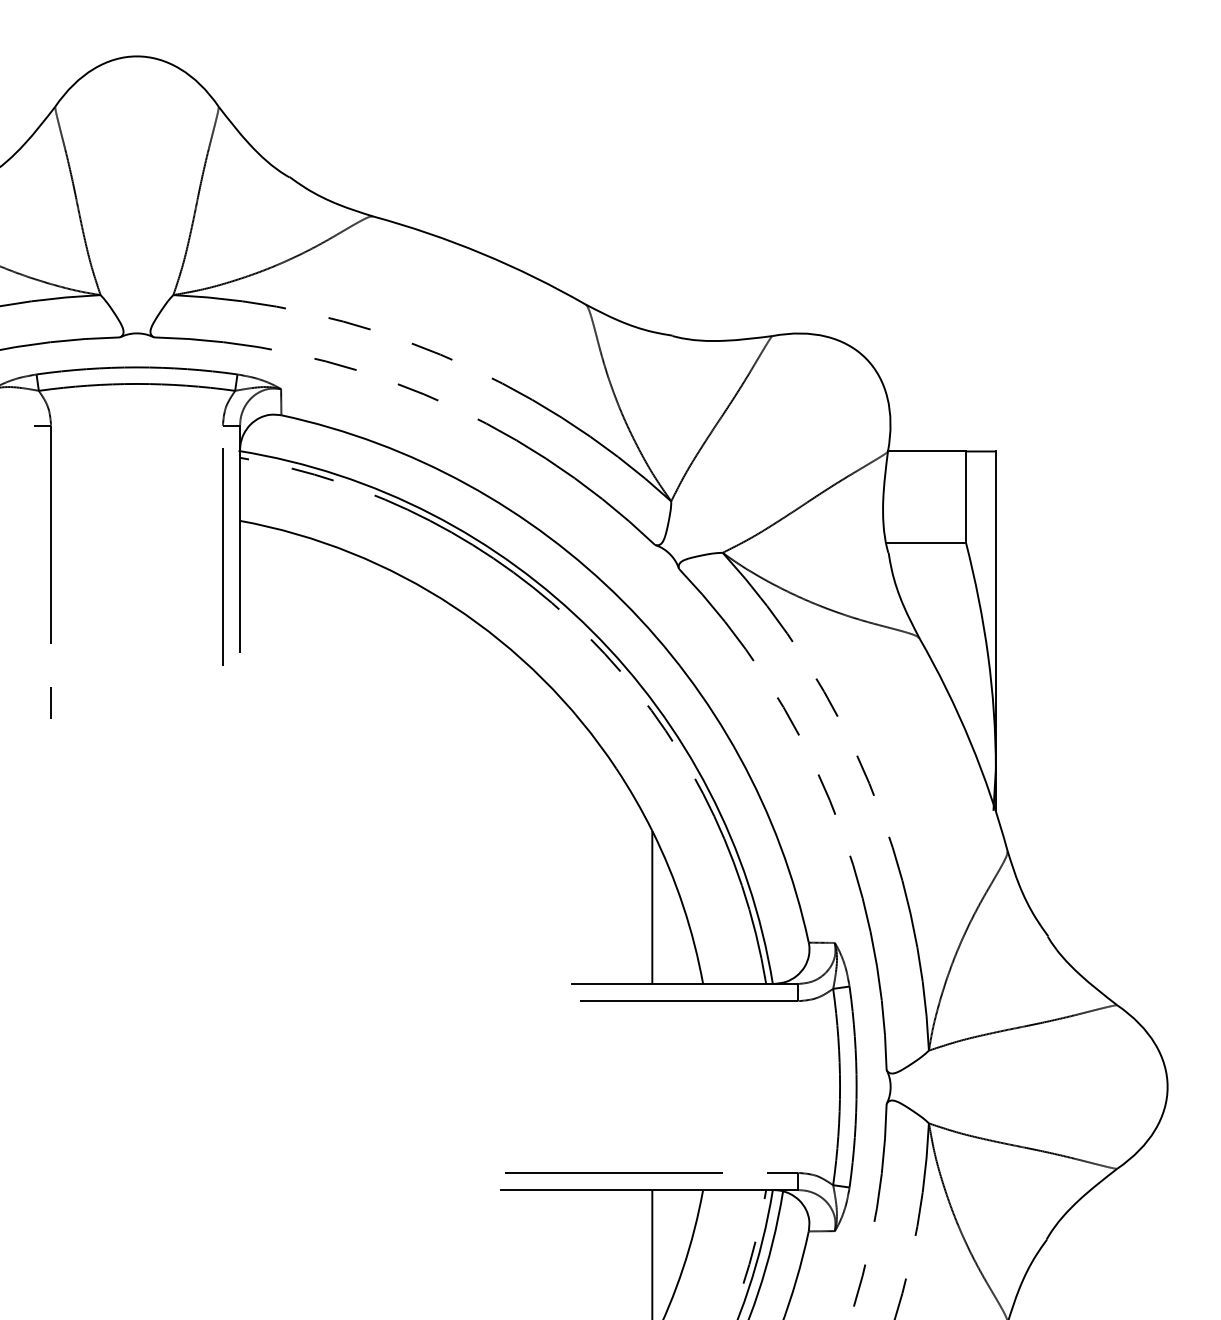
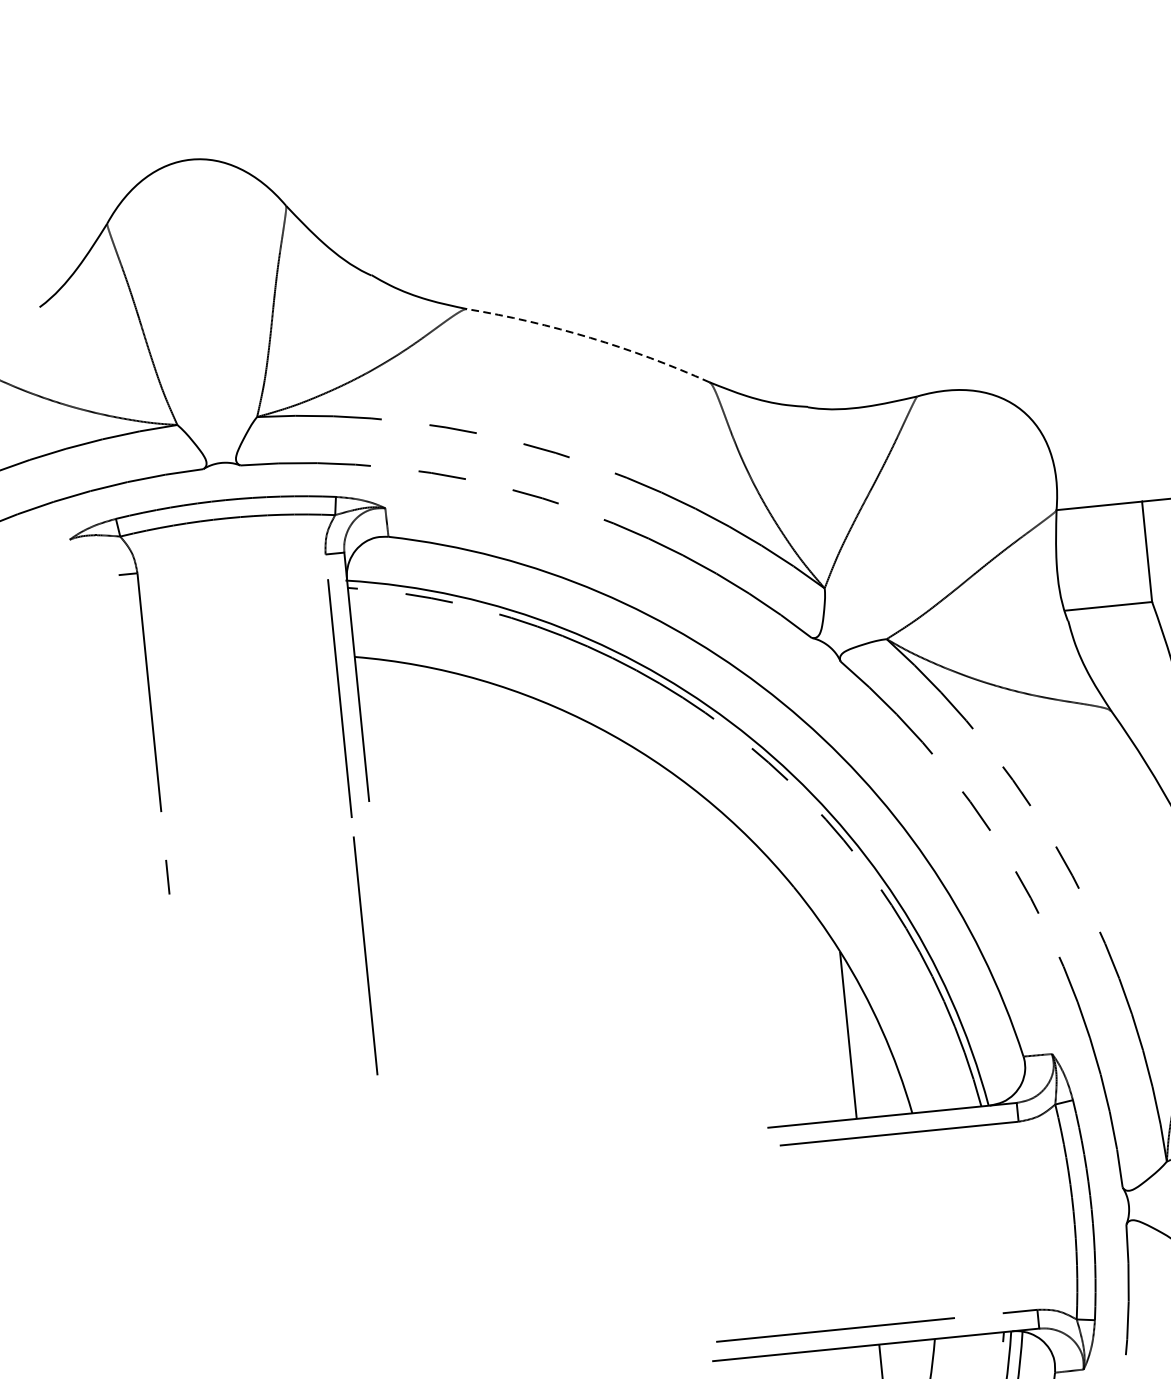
arc: (482, 253) -> (590, 337), solid -> dashed
line: (222, 791) -> (365, 955), added

